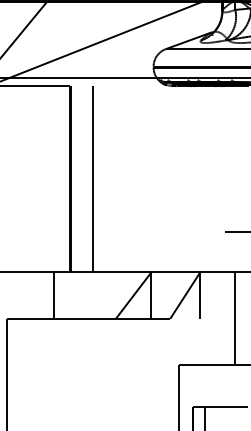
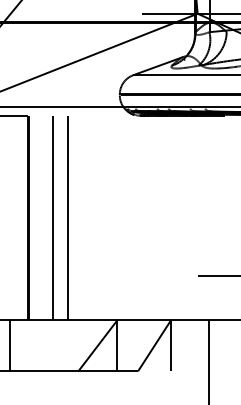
line: (106, 179) -> (68, 218), added

